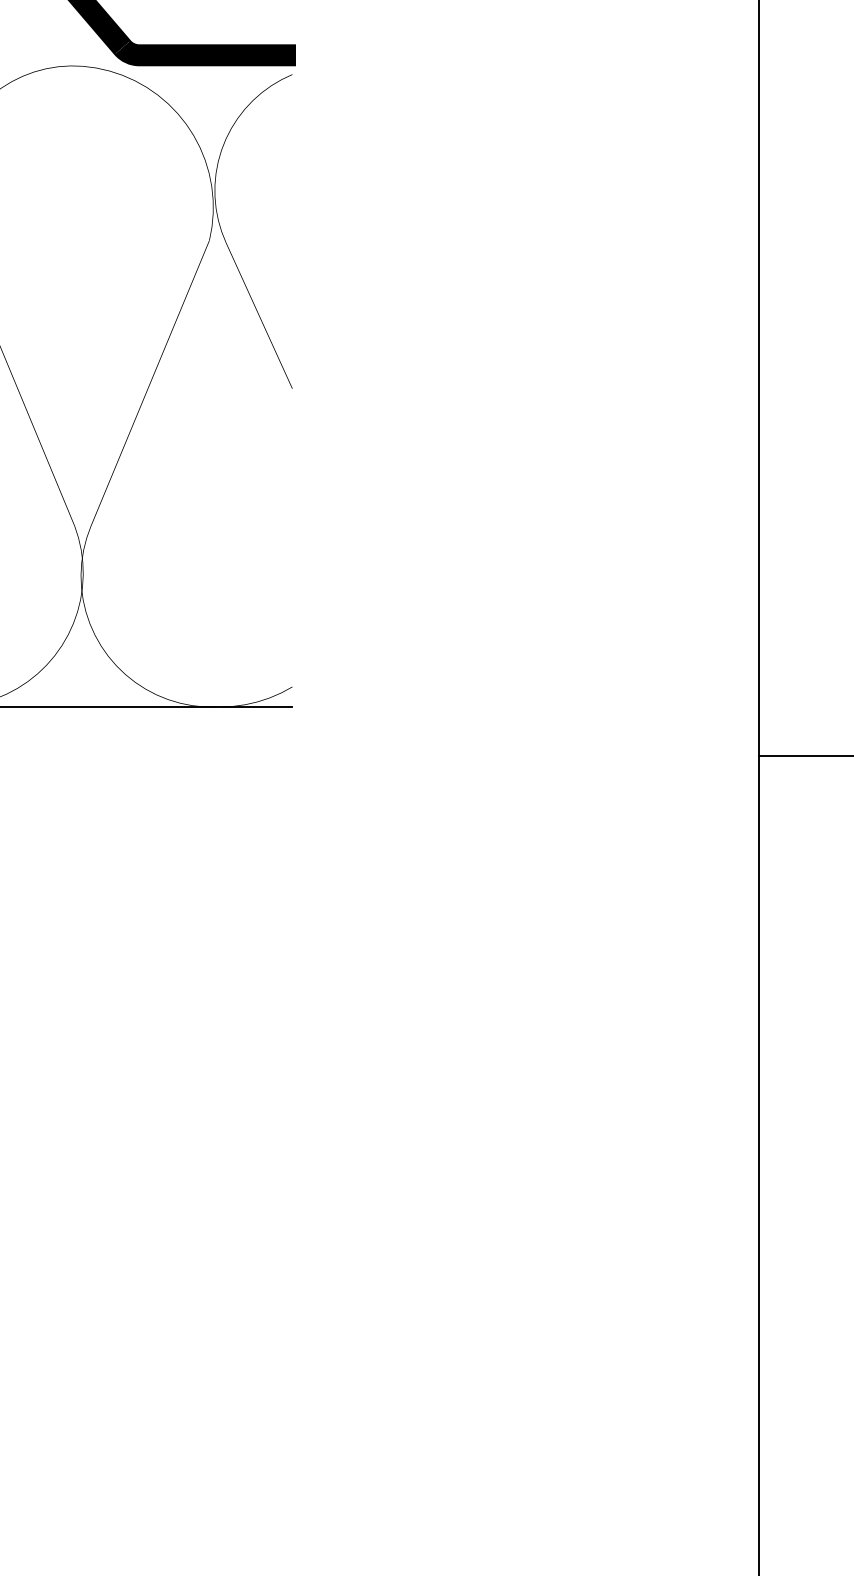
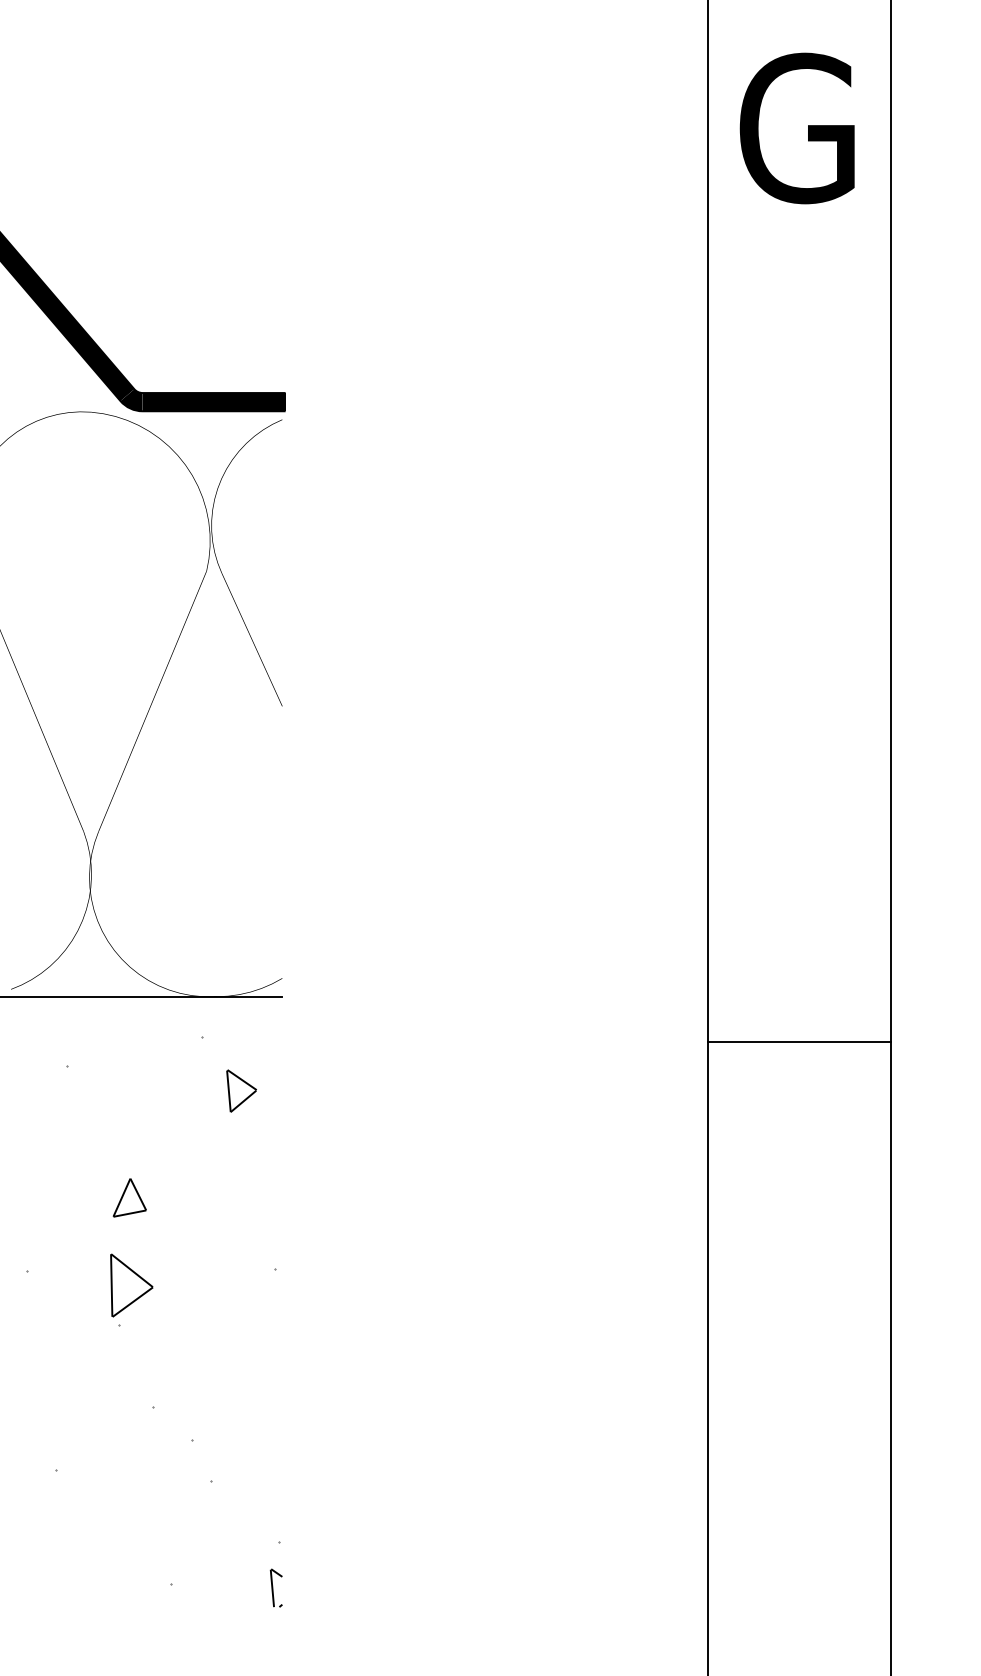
hatch: (152, 1063) -> (154, 1321), added

